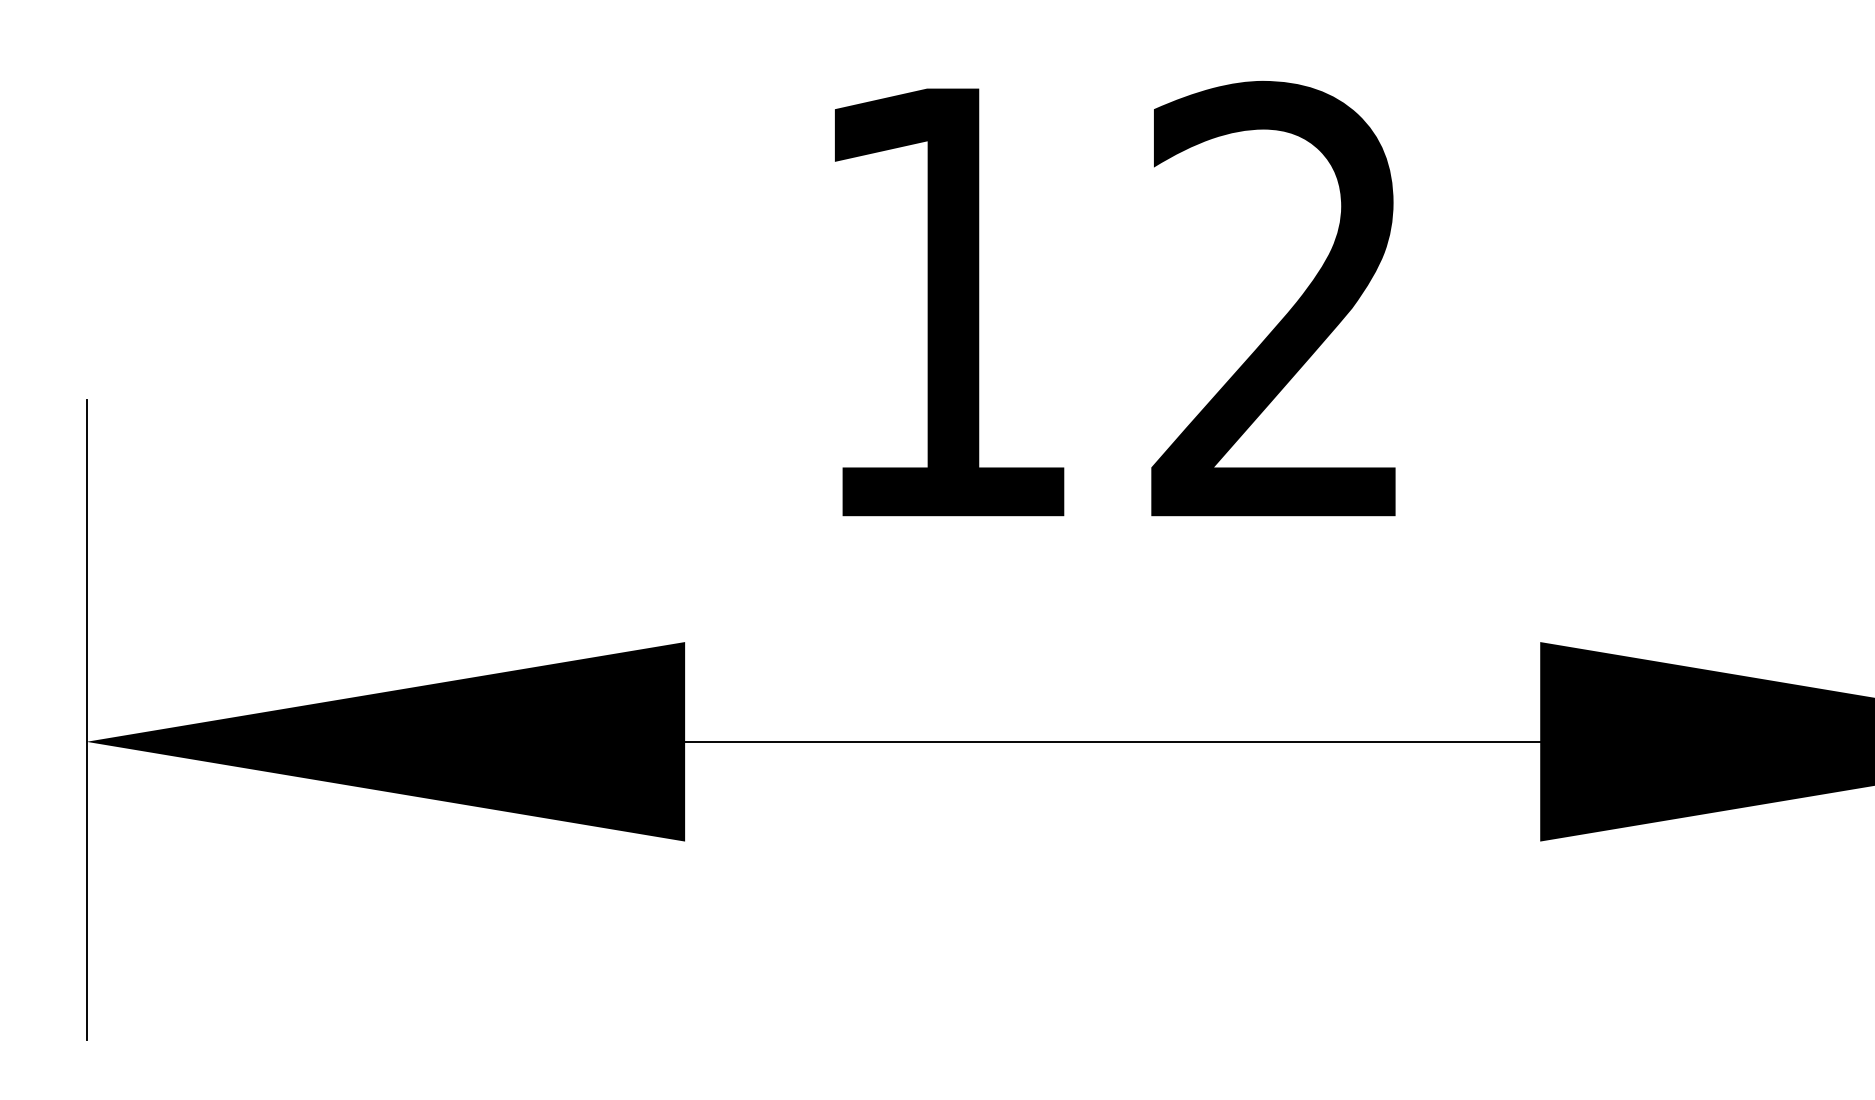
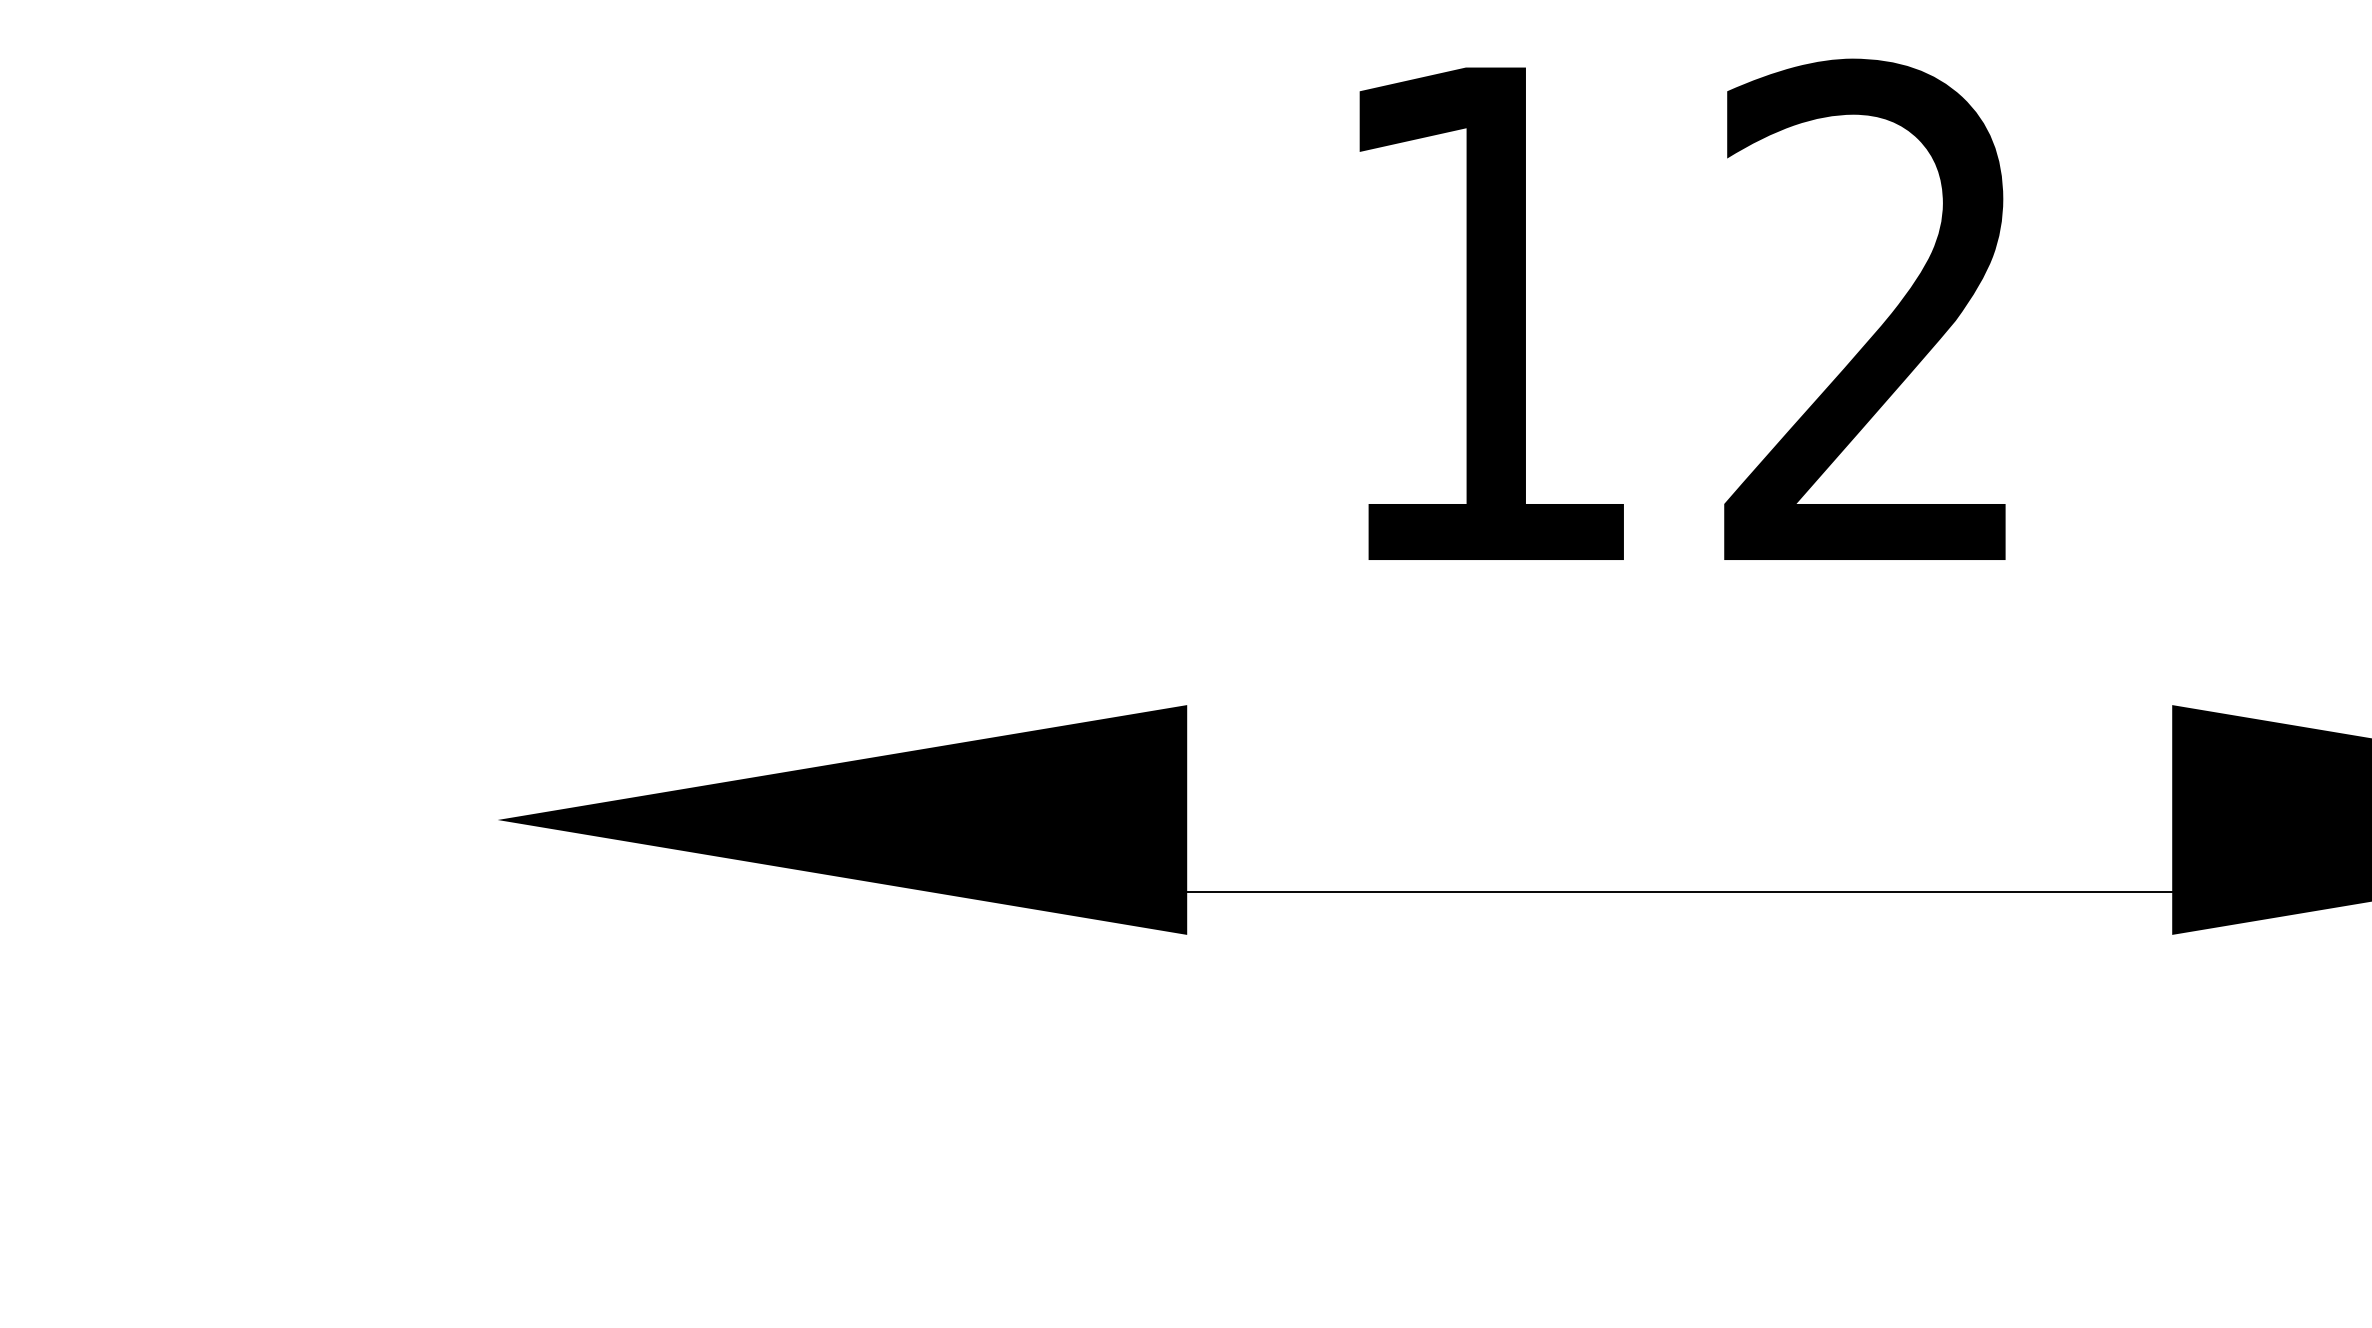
line: (86, 719) -> (497, 794), removed
line: (1112, 742) -> (1679, 892), moved

